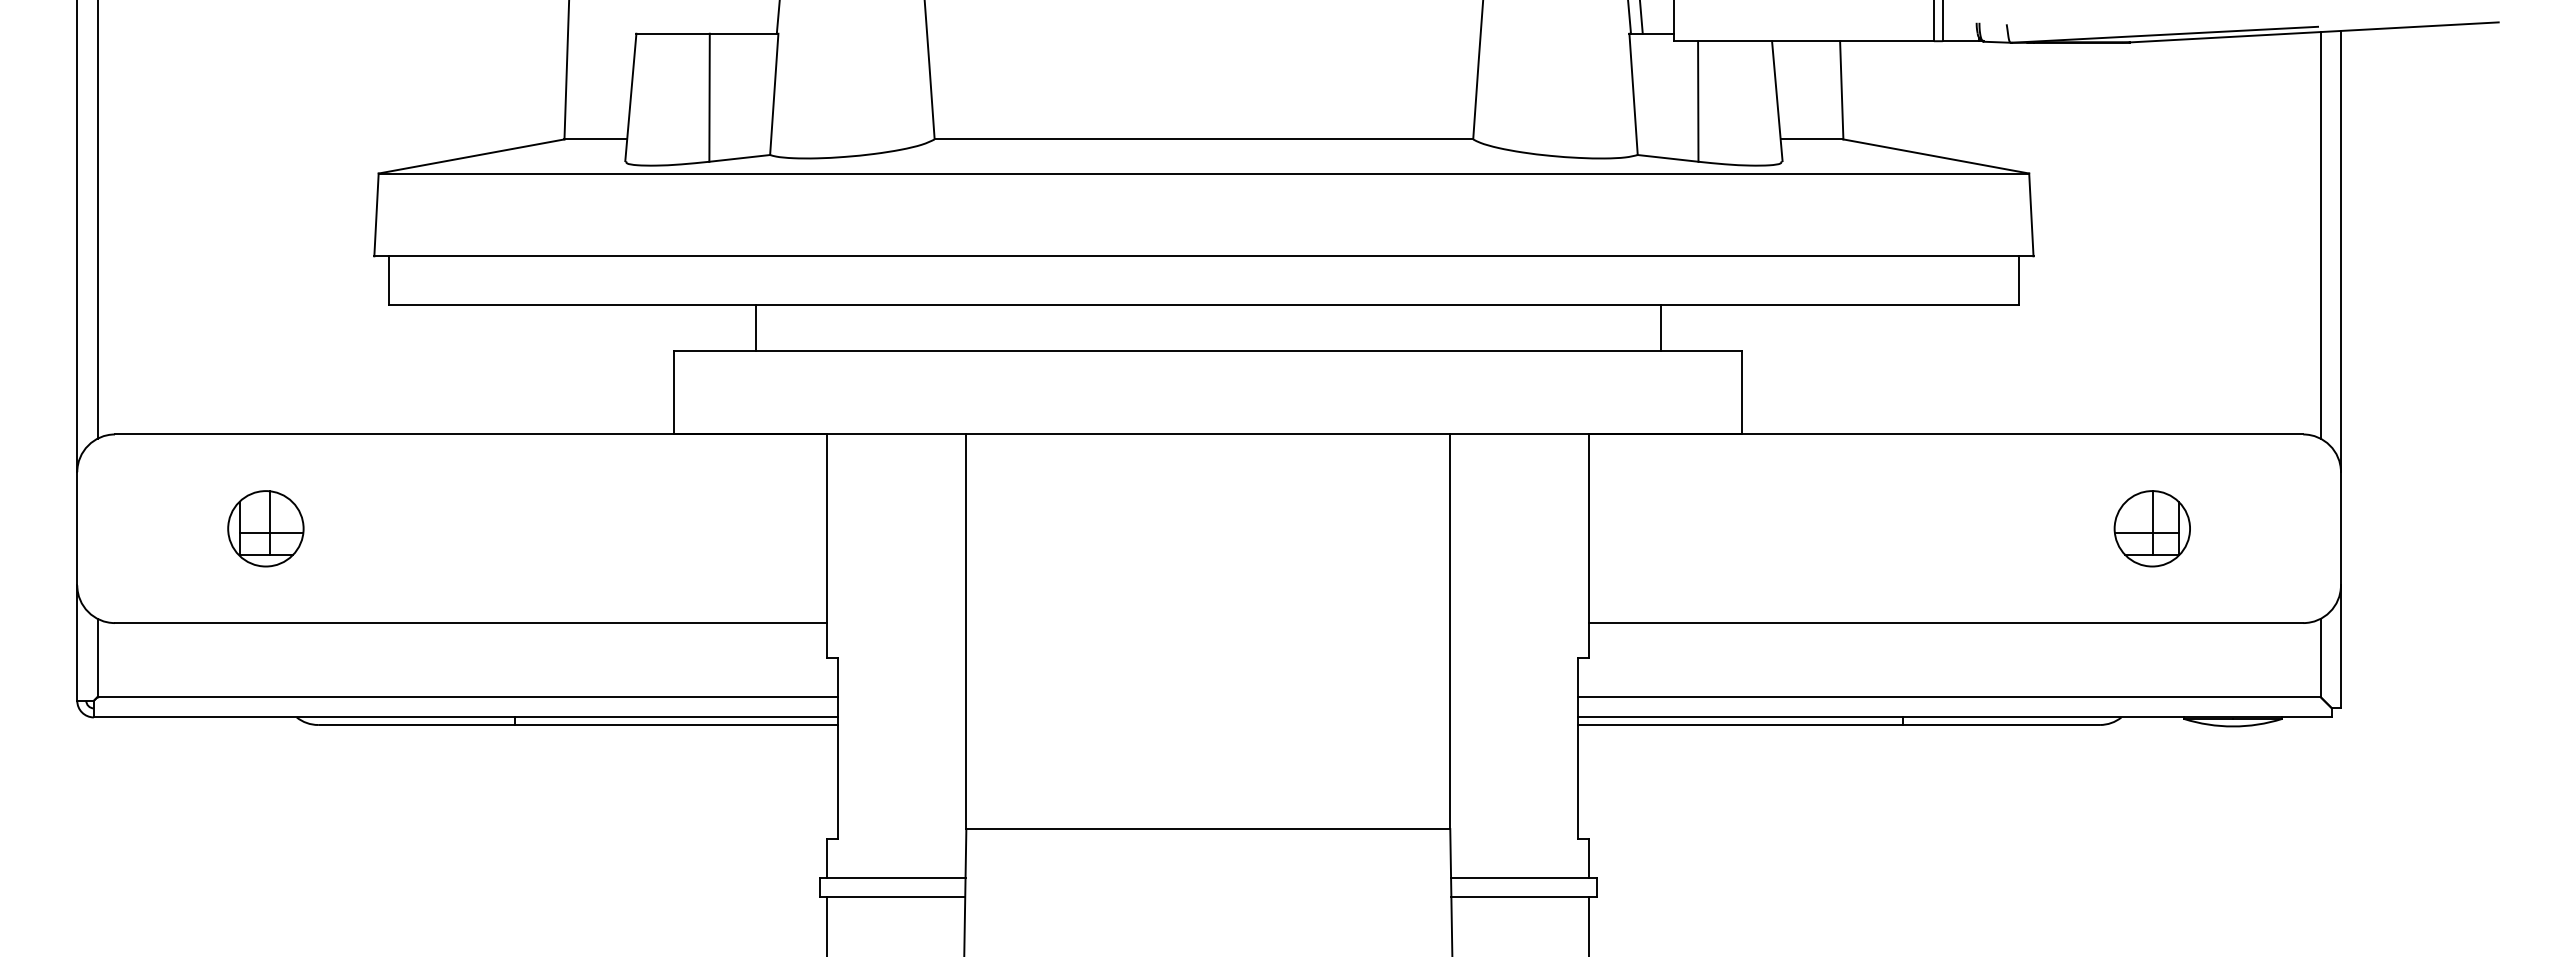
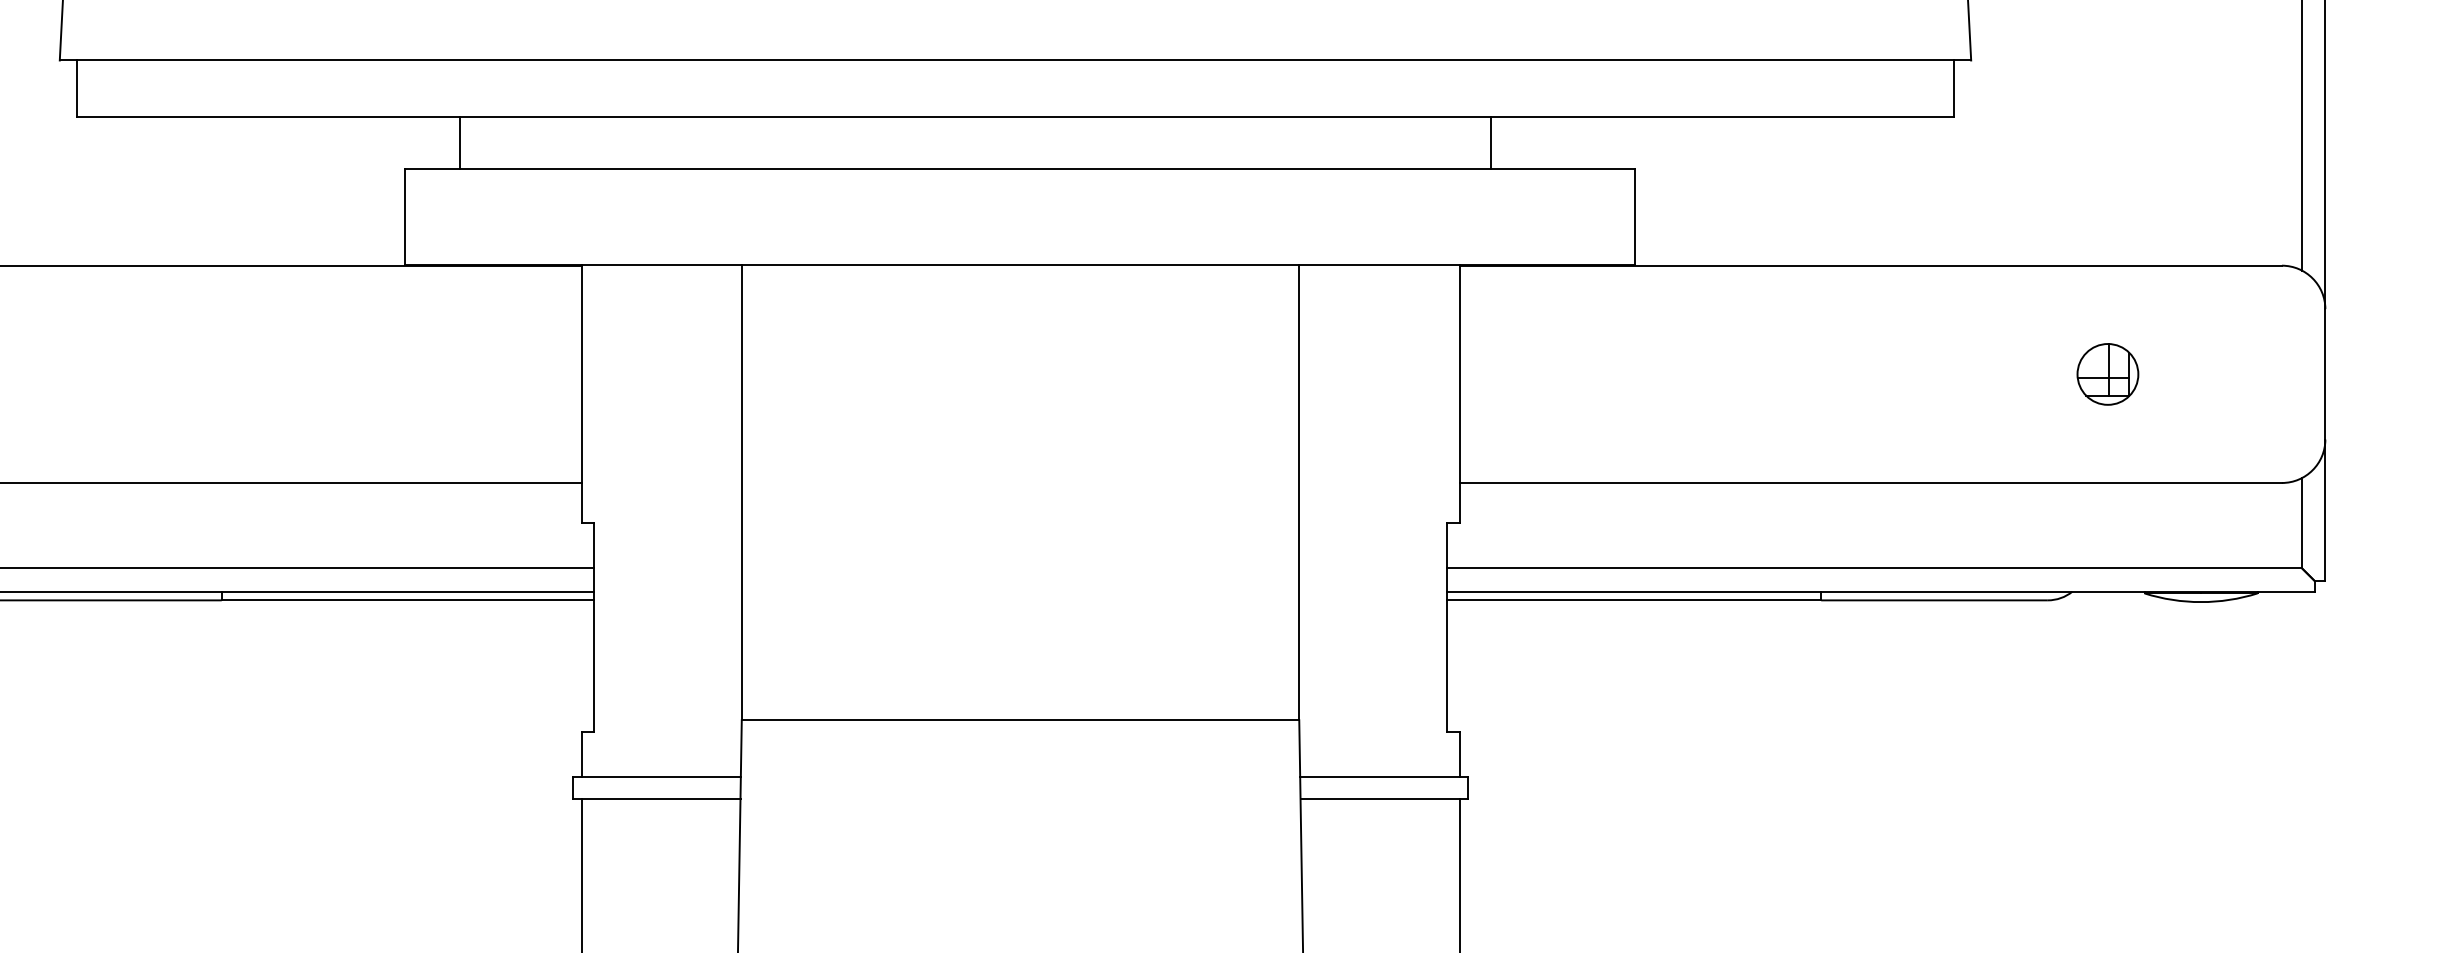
line: (755, 327) -> (459, 142), moved
line: (1661, 327) -> (1491, 142), moved
part: (2151, 528) -> (2107, 374), size x0.7

